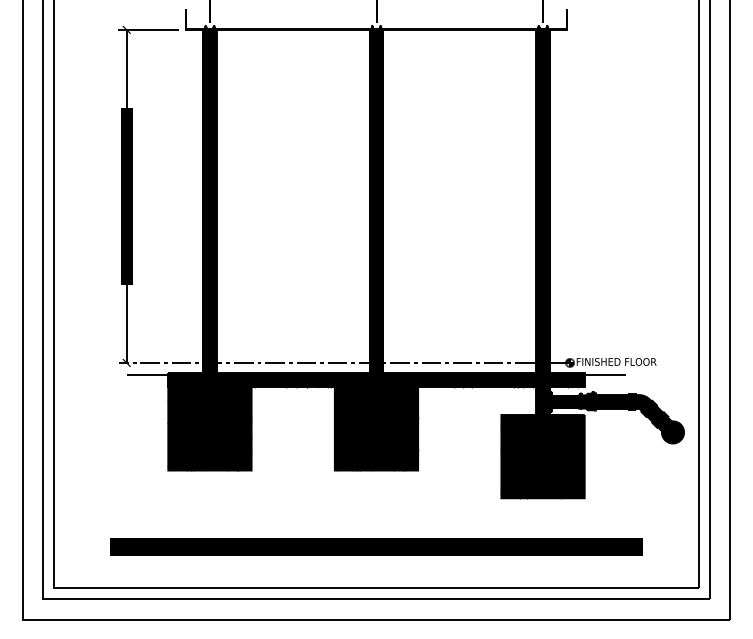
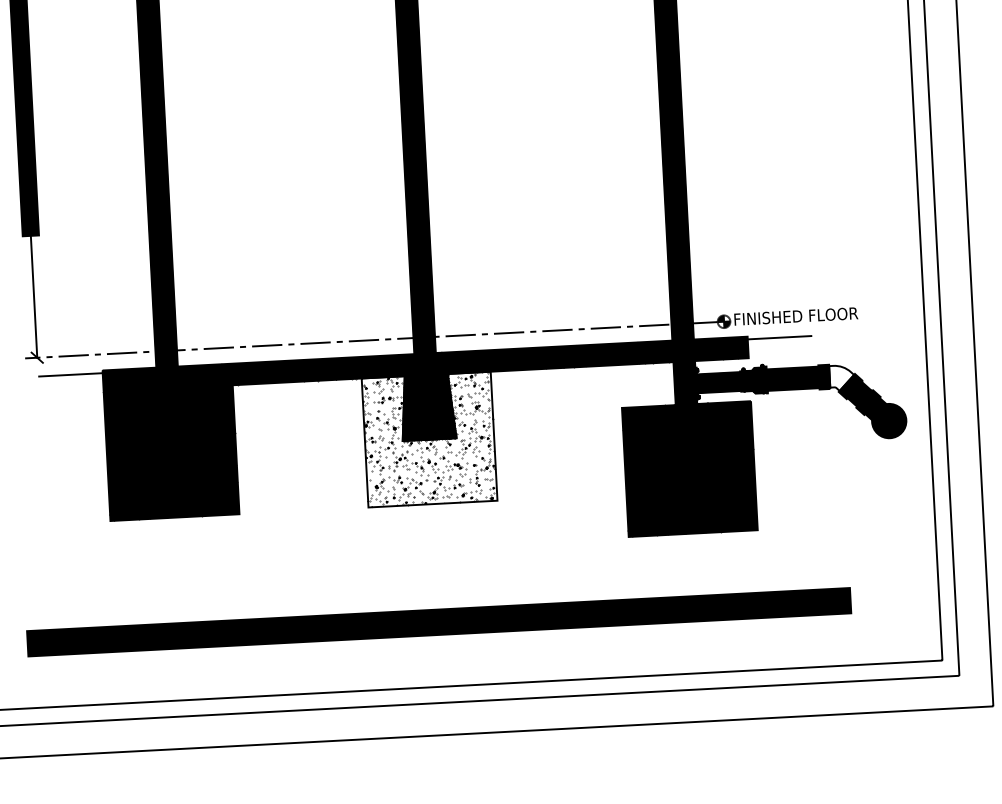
fill: (643, 403) -> (841, 378), removed
fill: (376, 428) -> (429, 439), removed

